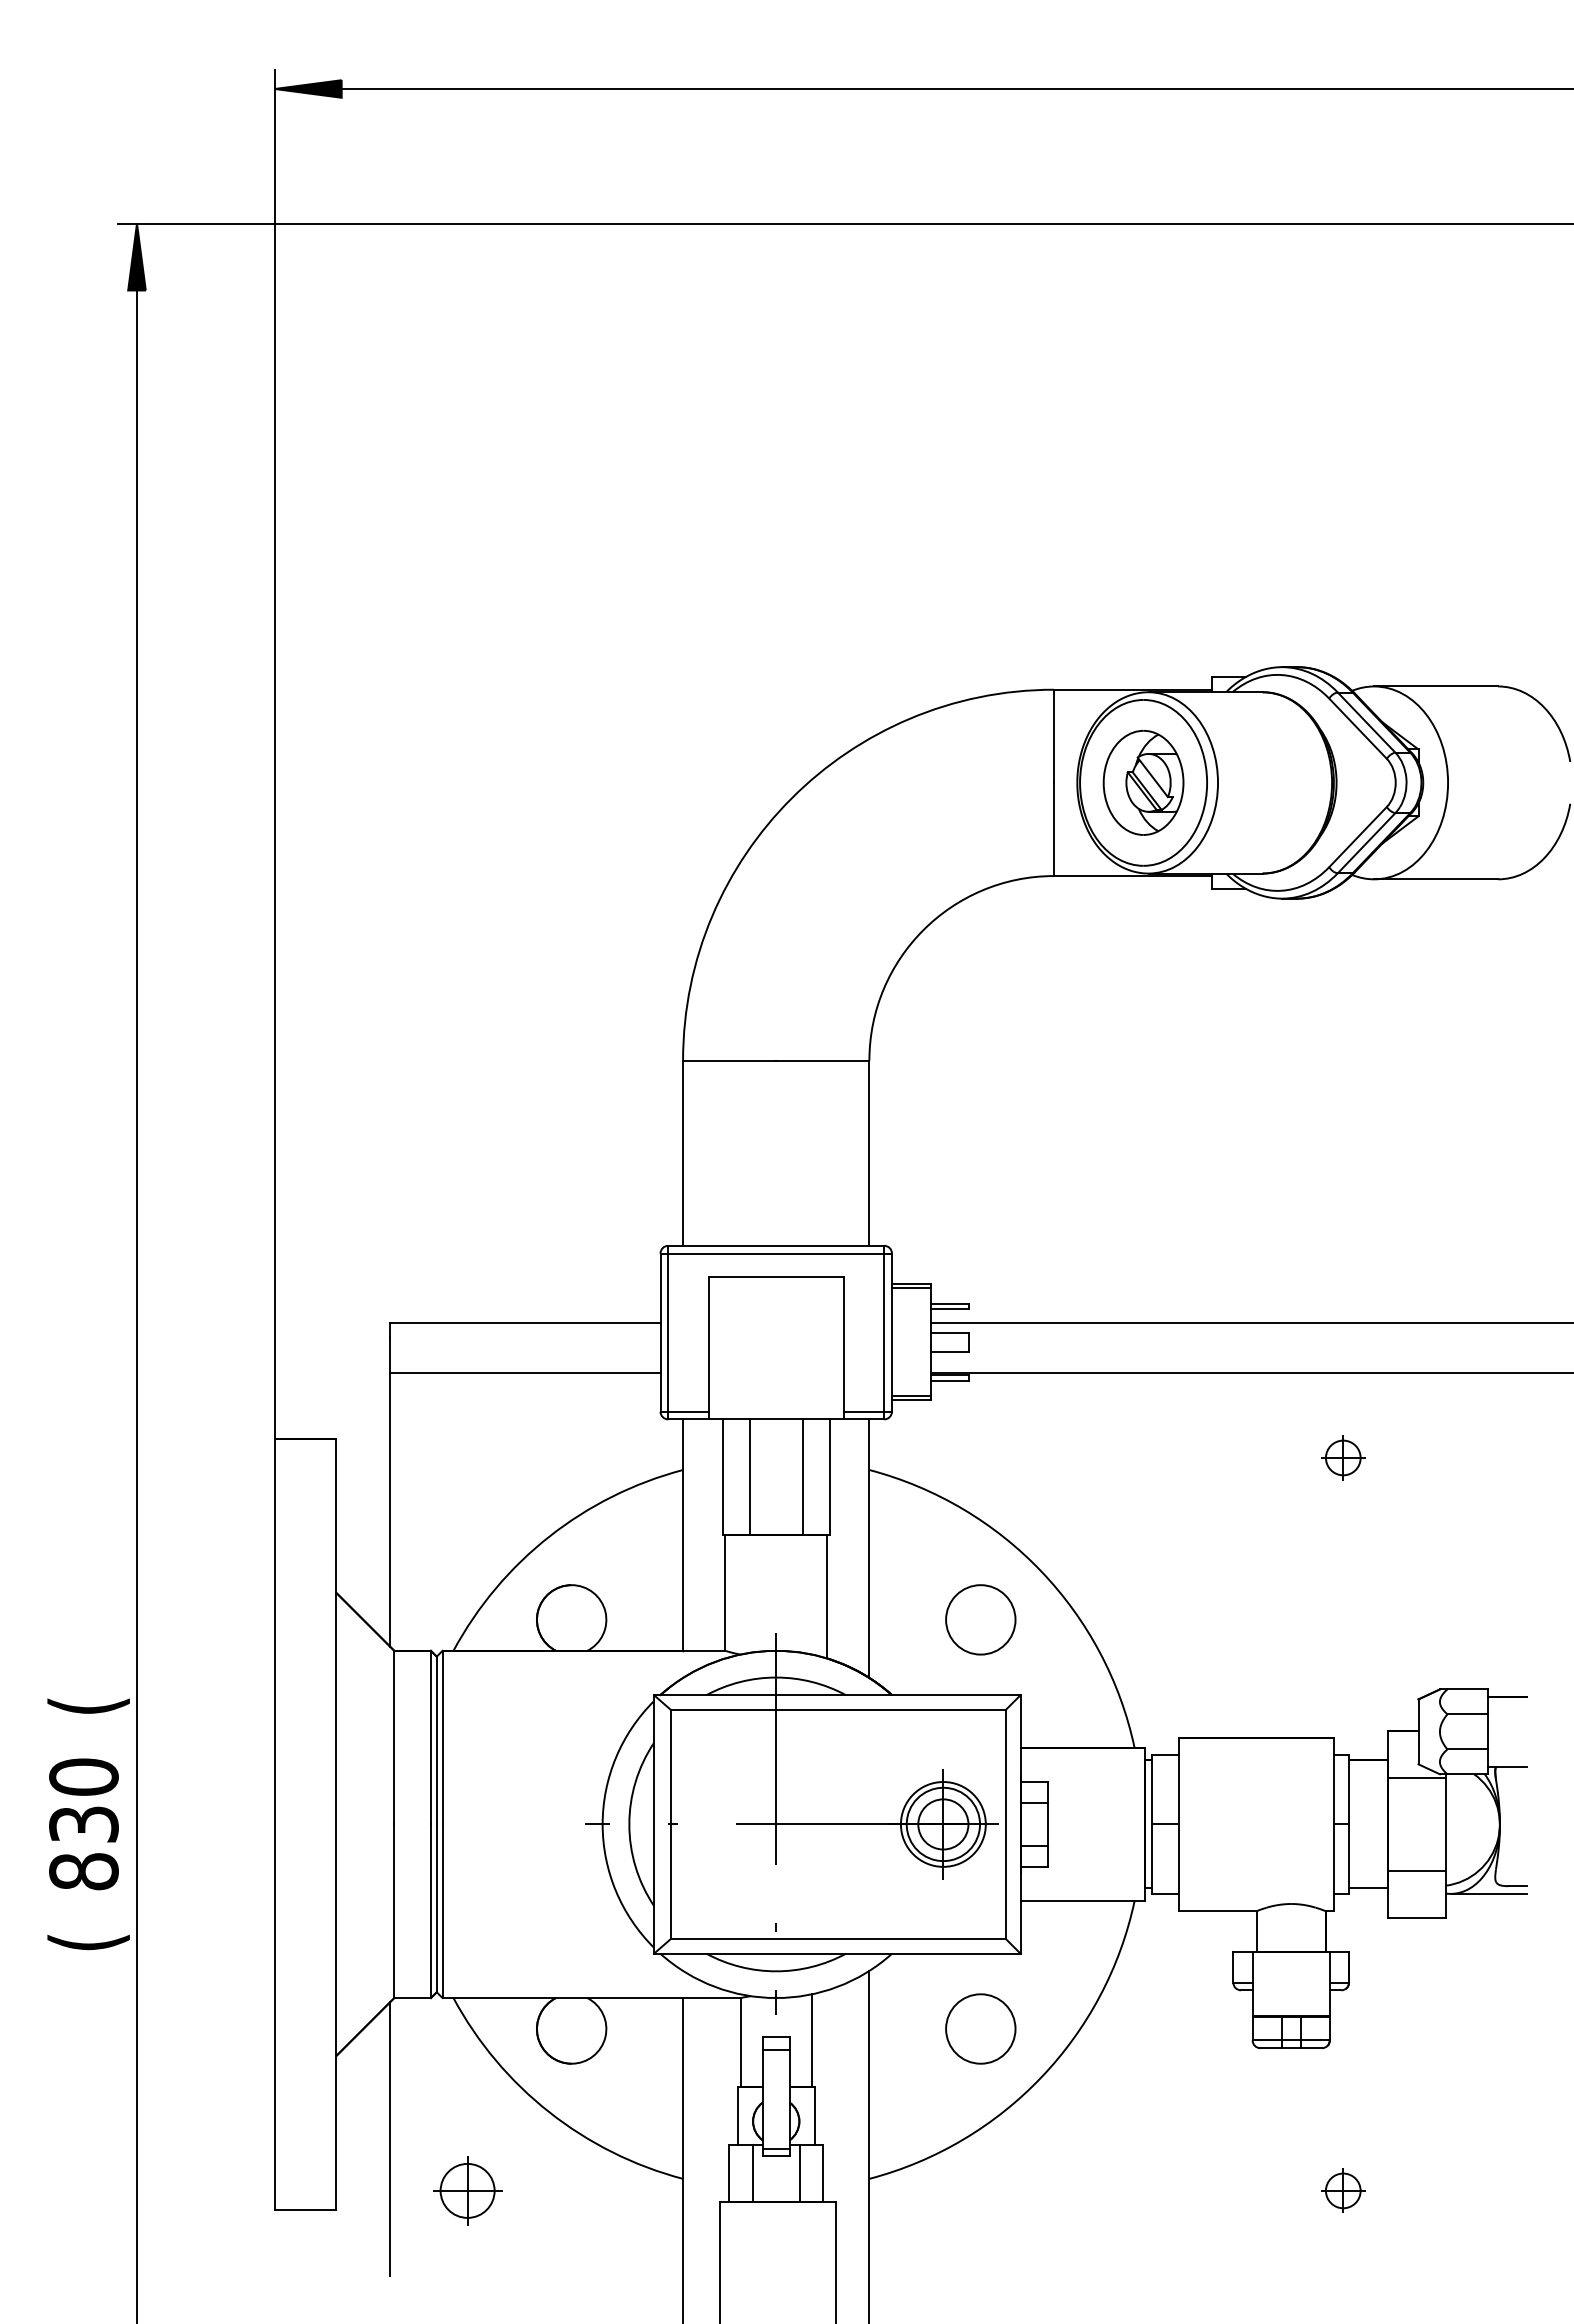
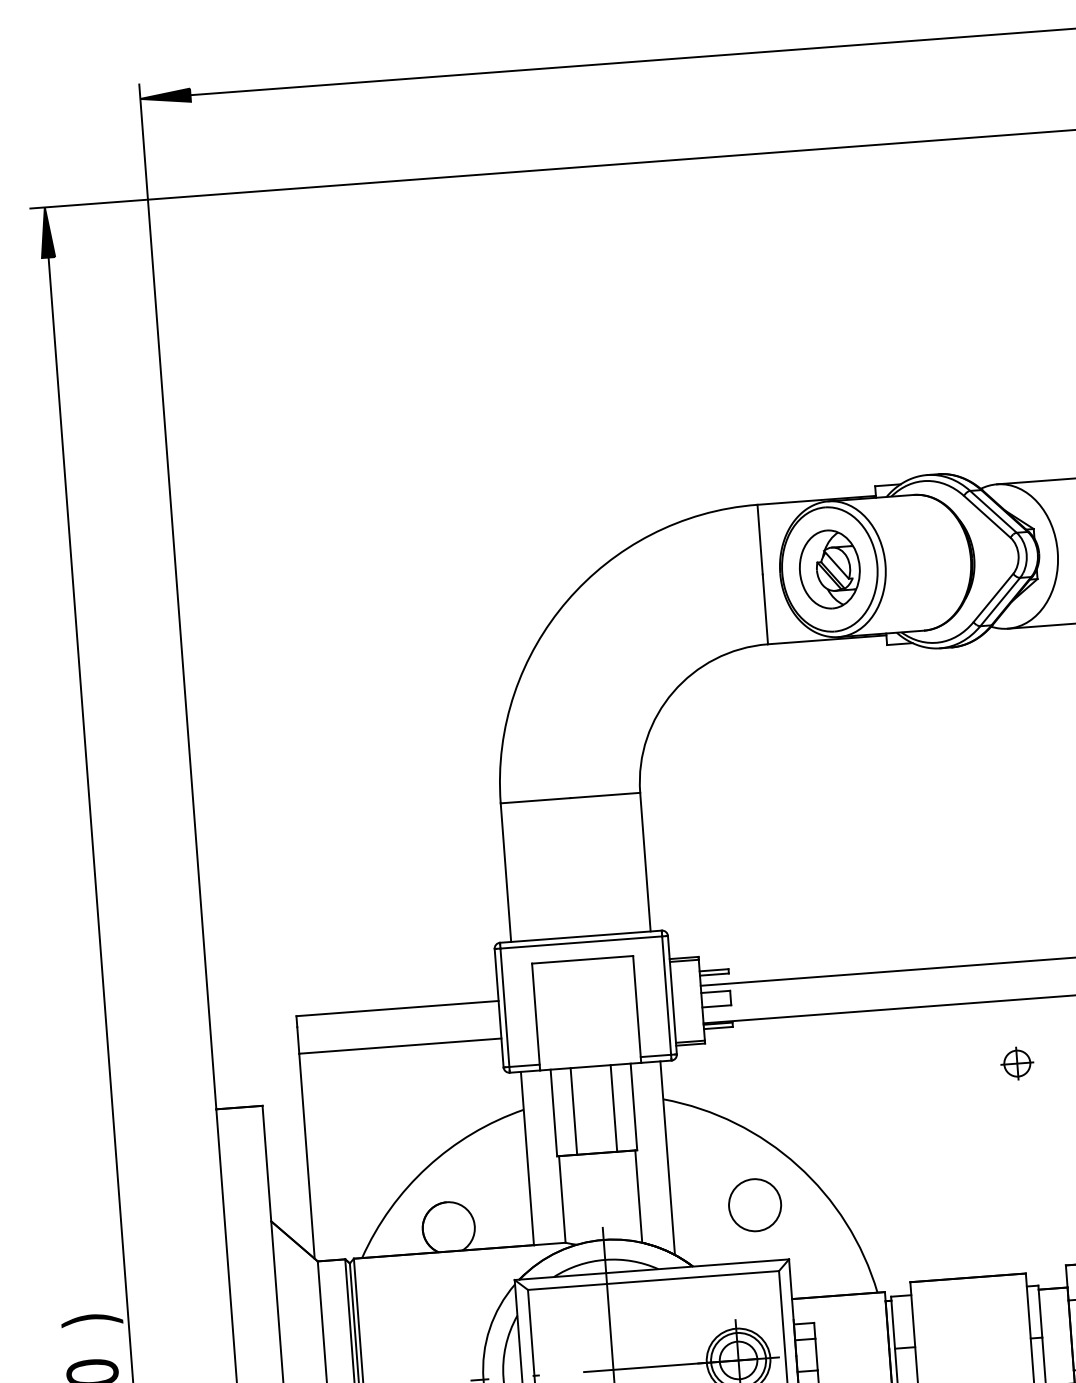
text: (88, 1705) -> (91, 1319), ( -> )

